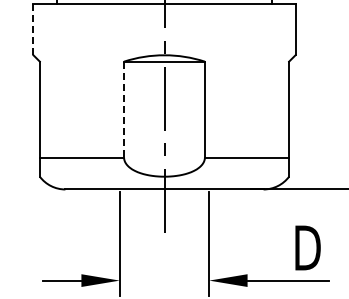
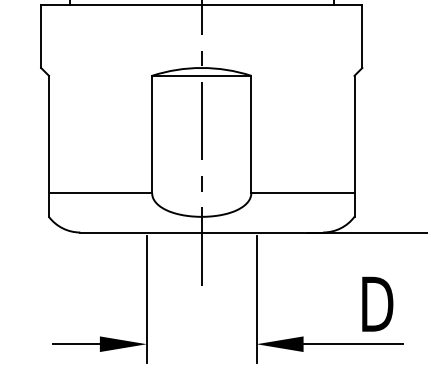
line: (33, 29) -> (41, 36), dashed -> solid
line: (124, 109) -> (152, 134), dashed -> solid

